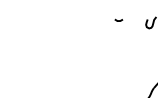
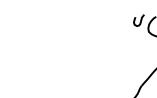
line: (118, 20) -> (106, 18), removed

